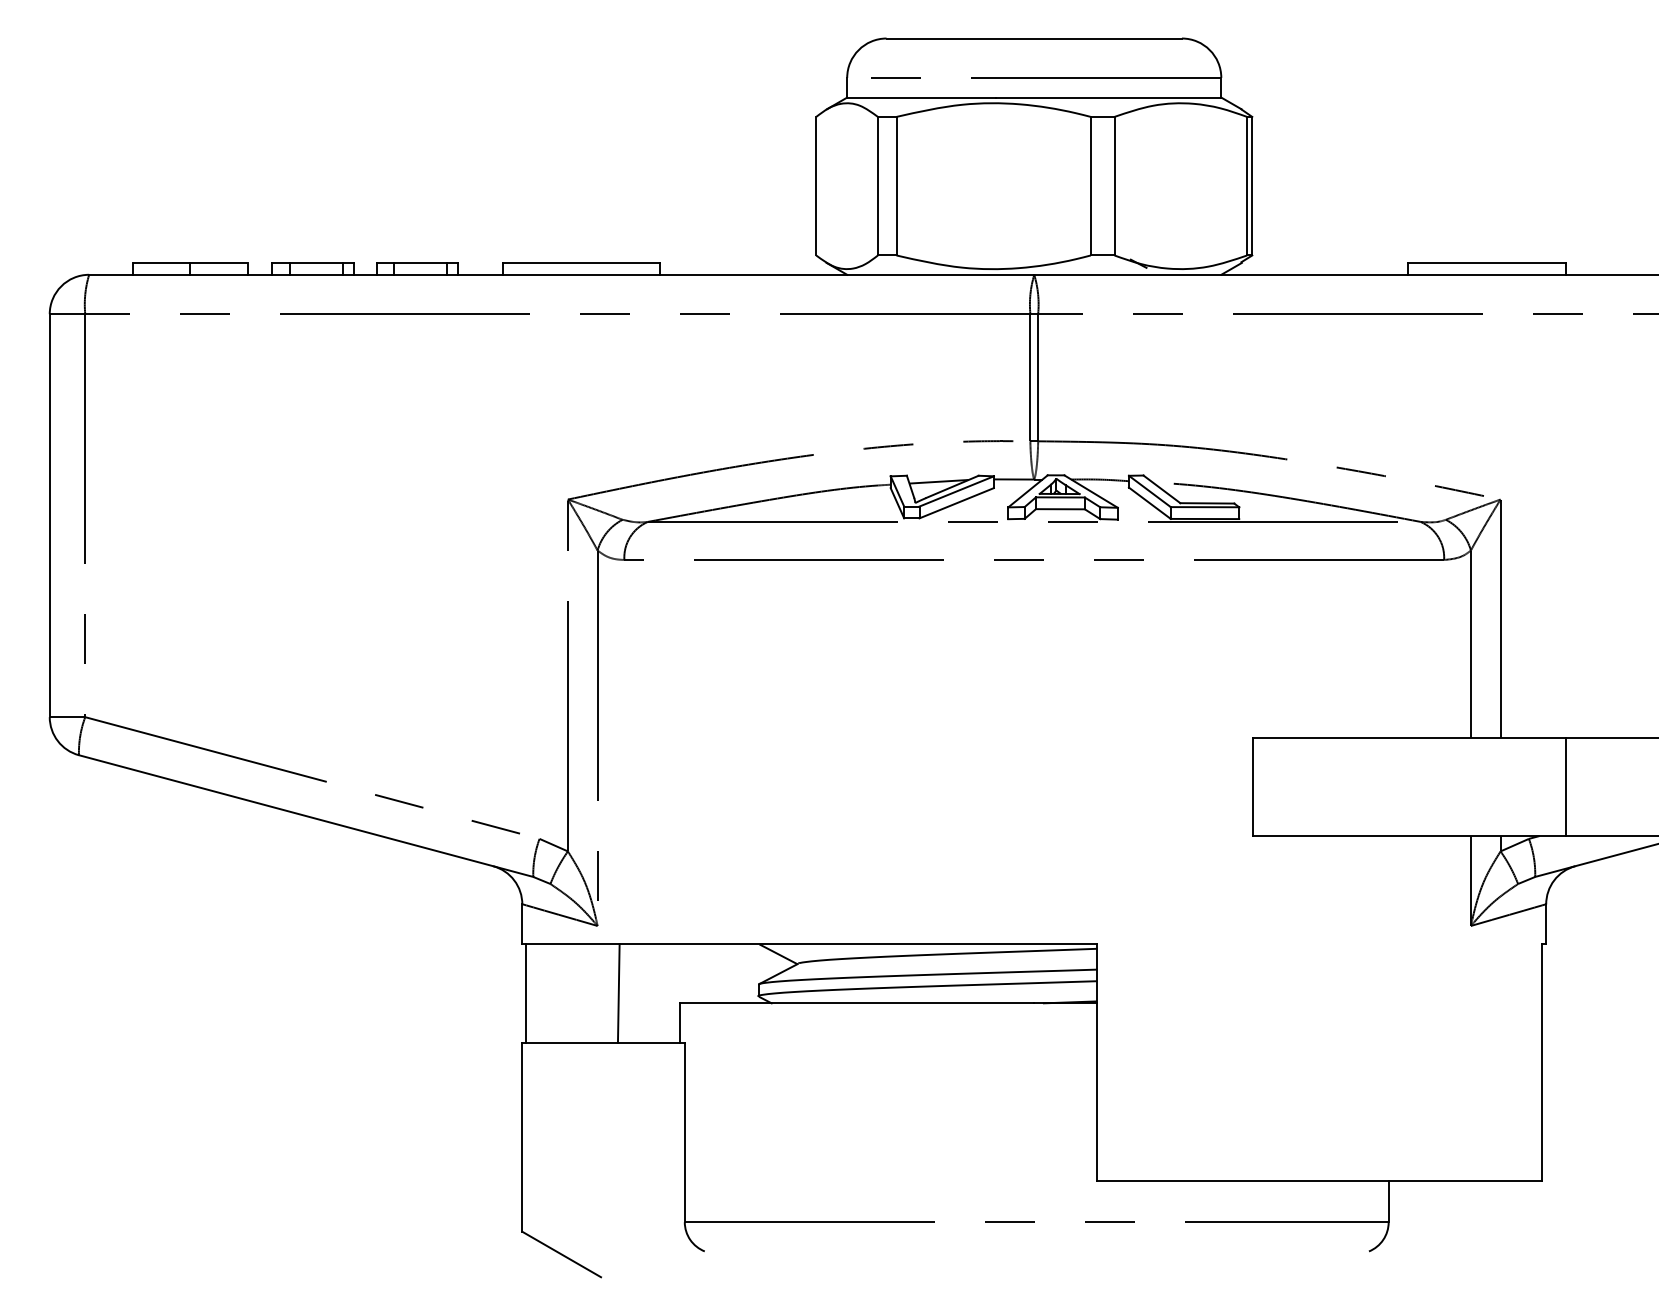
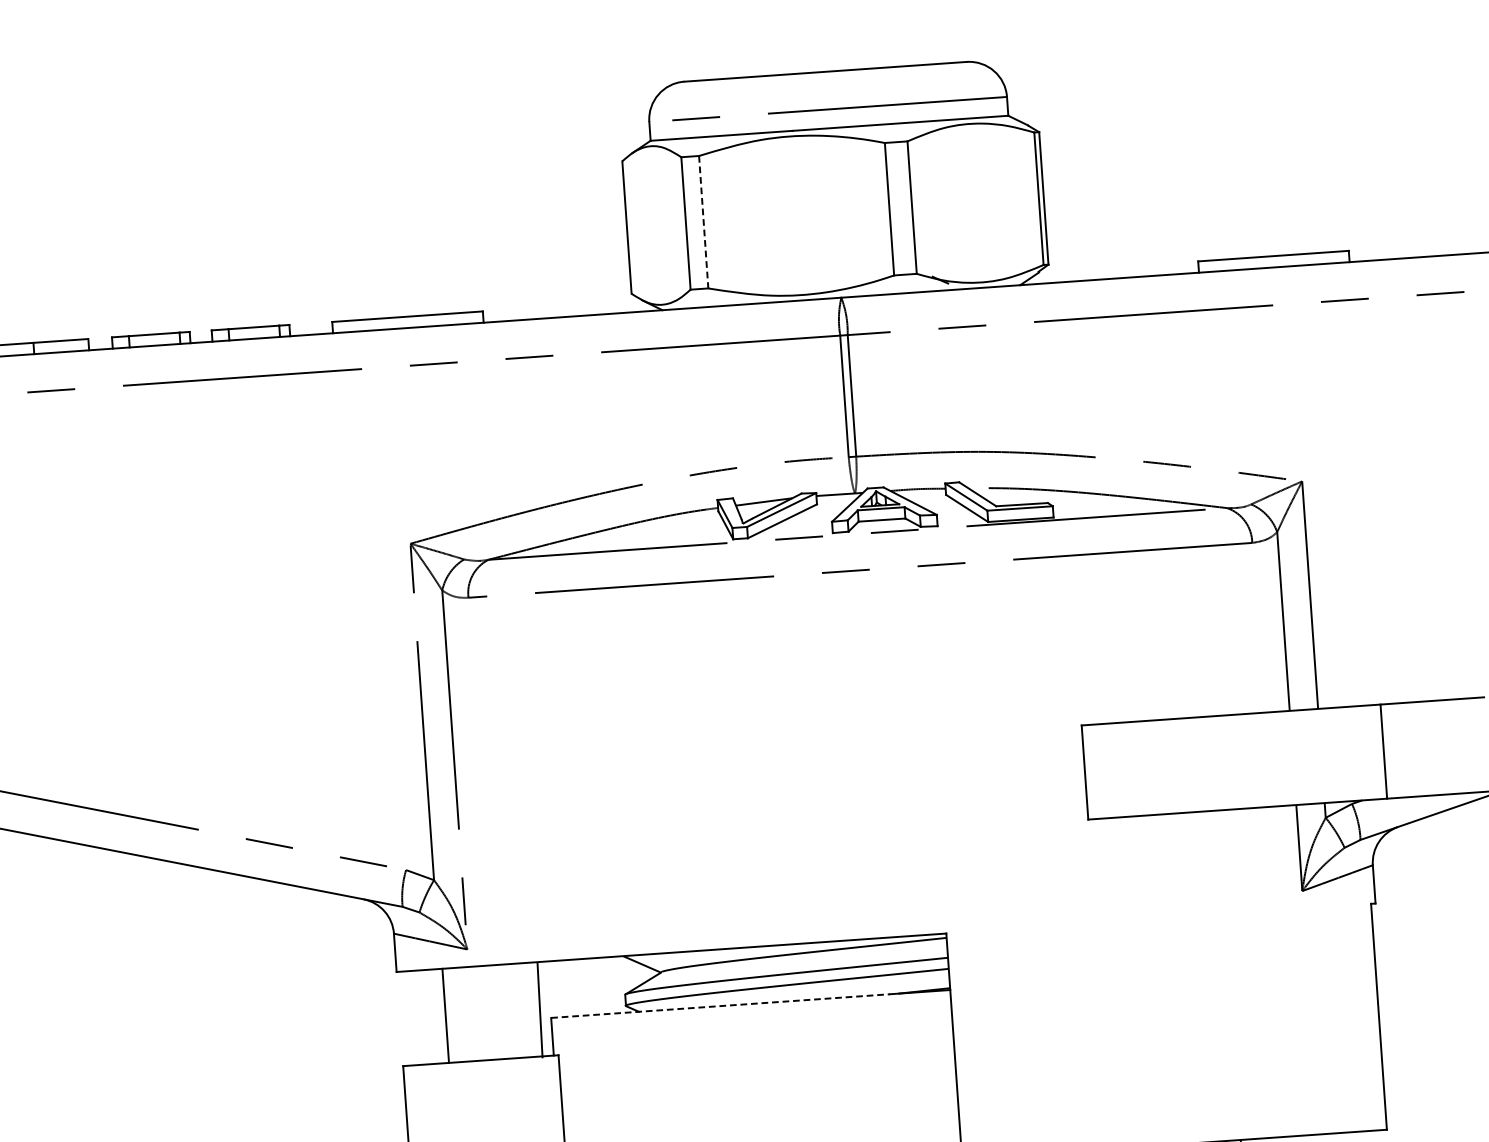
line: (896, 186) -> (703, 222), solid -> dashed
line: (526, 993) -> (445, 1015), moved
line: (618, 993) -> (539, 1010), moved
line: (857, 1003) -> (721, 1006), solid -> dashed

